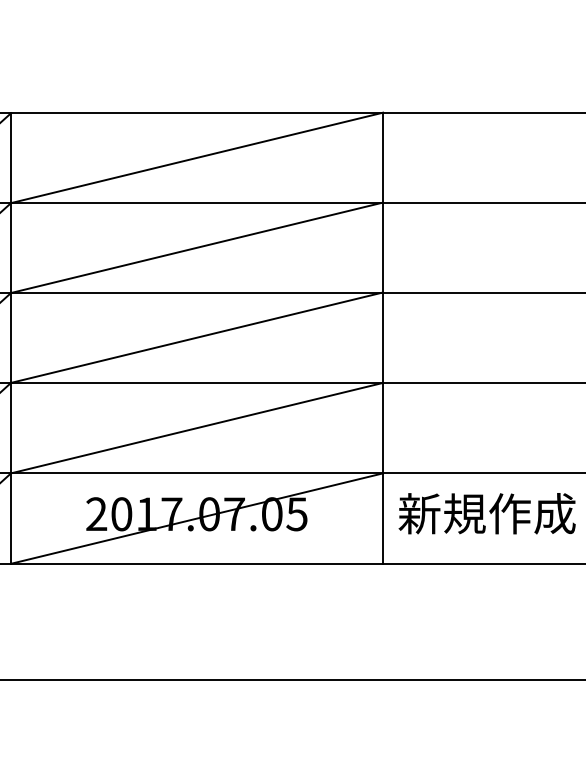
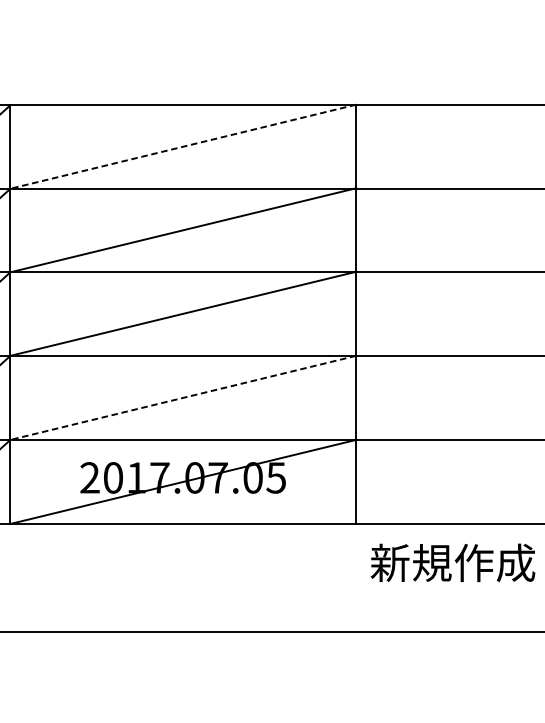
line: (196, 158) -> (182, 147), solid -> dashed
line: (196, 428) -> (182, 398), solid -> dashed
text: (486, 513) -> (452, 562), moved

